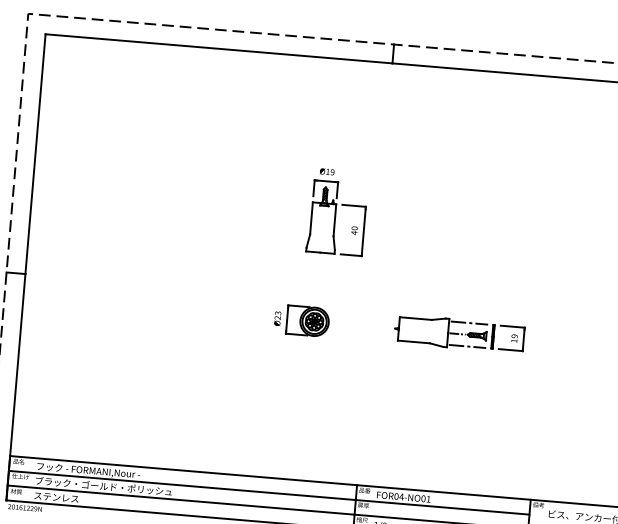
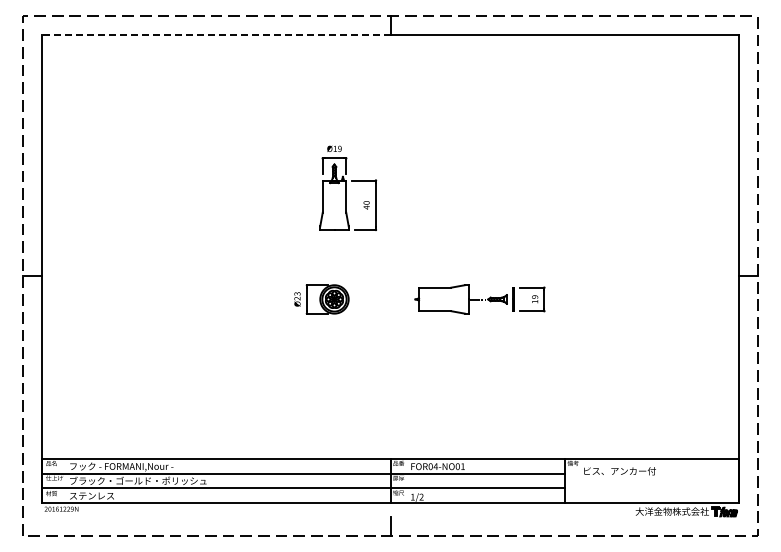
line: (218, 48) -> (215, 35), solid -> dashed
line: (469, 322) -> (488, 287), removed
line: (467, 346) -> (488, 311), removed

